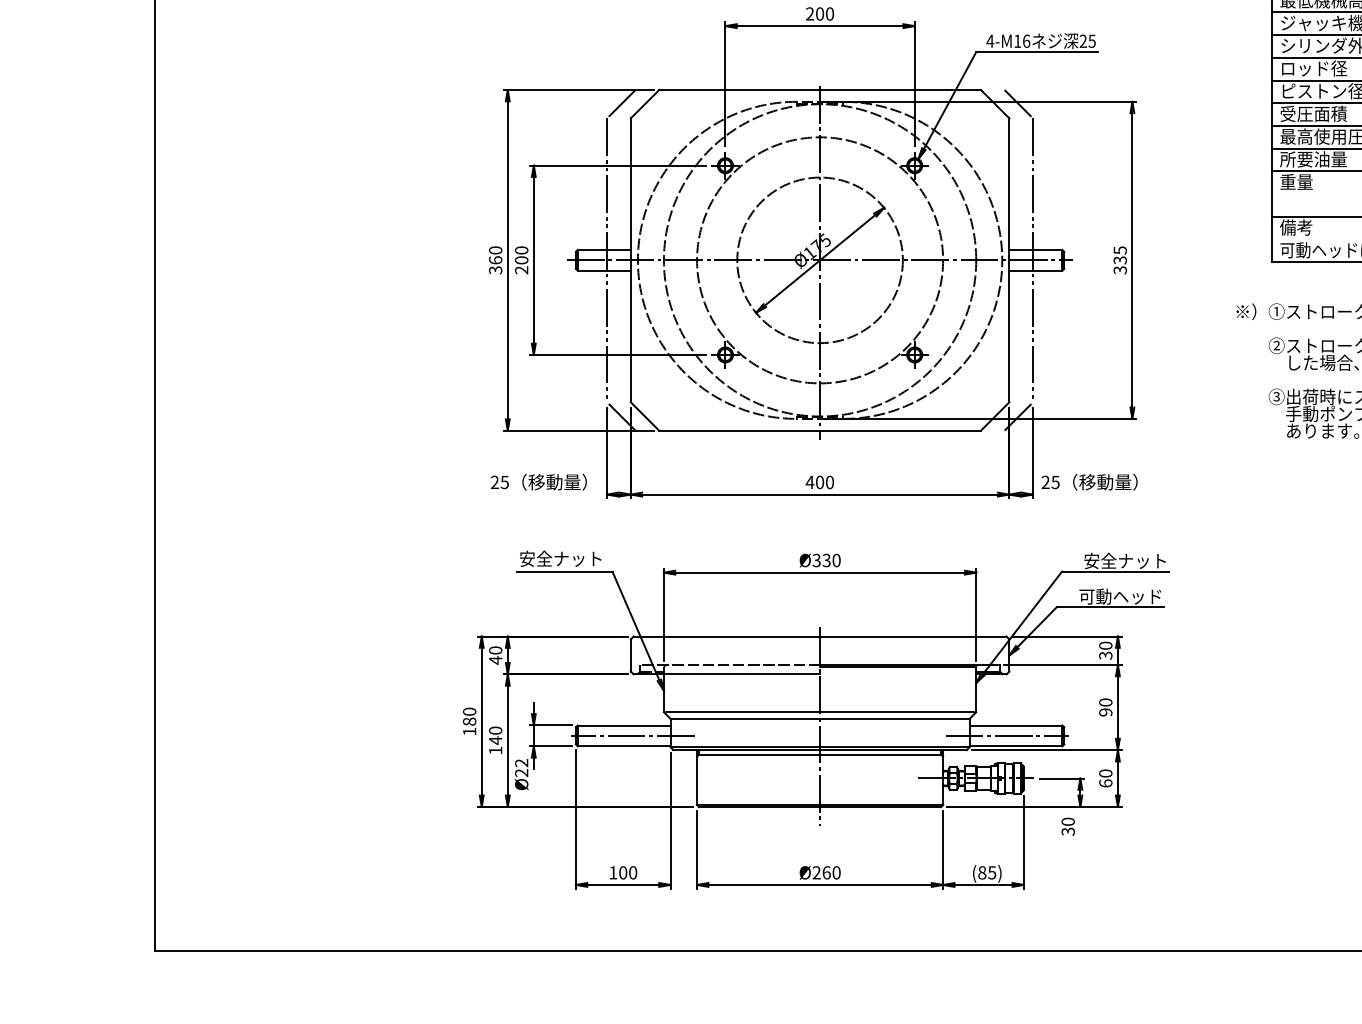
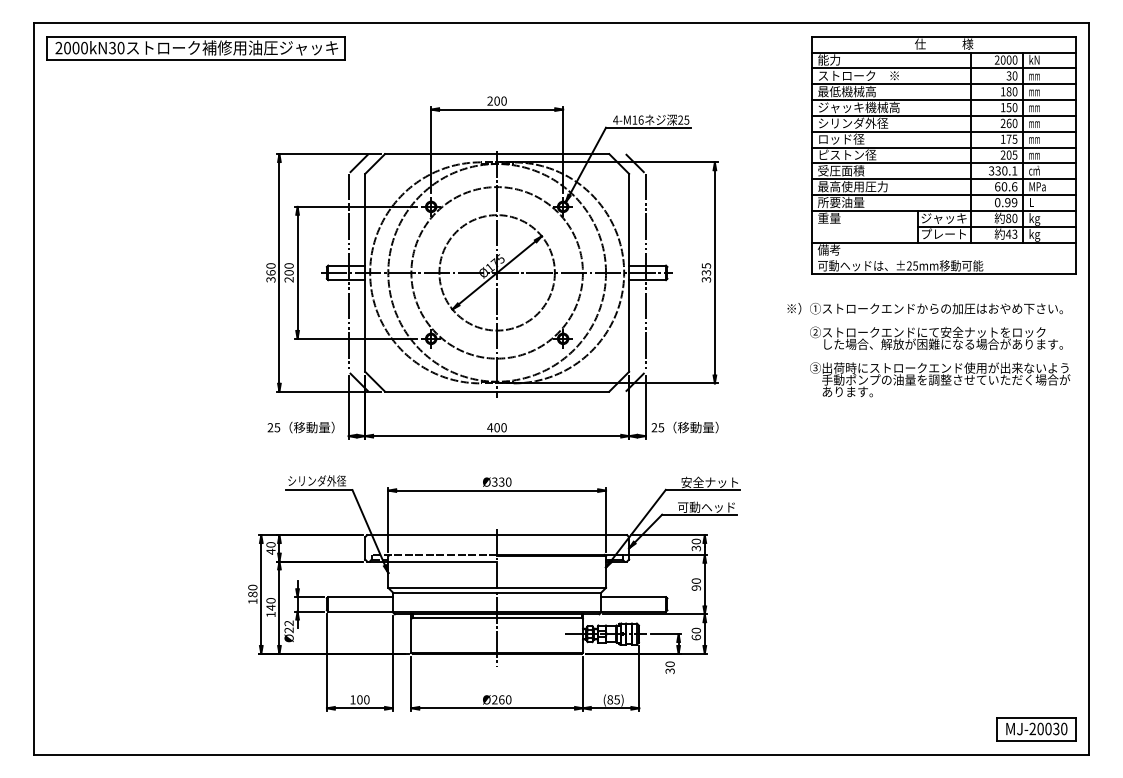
text: (562, 558) -> (317, 480), 安全ナット -> シリンダ外径
line: (632, 736) -> (366, 604), removed
line: (1007, 736) -> (627, 604), removed

